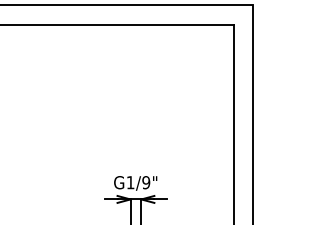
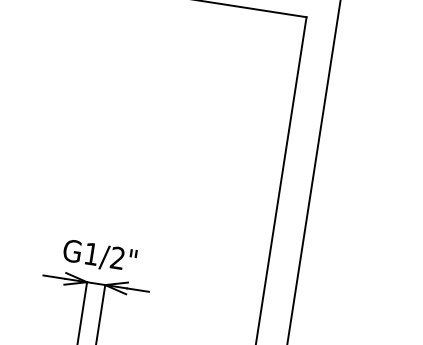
text: (146, 182) -> (118, 257), G1/9" -> G1/2"

